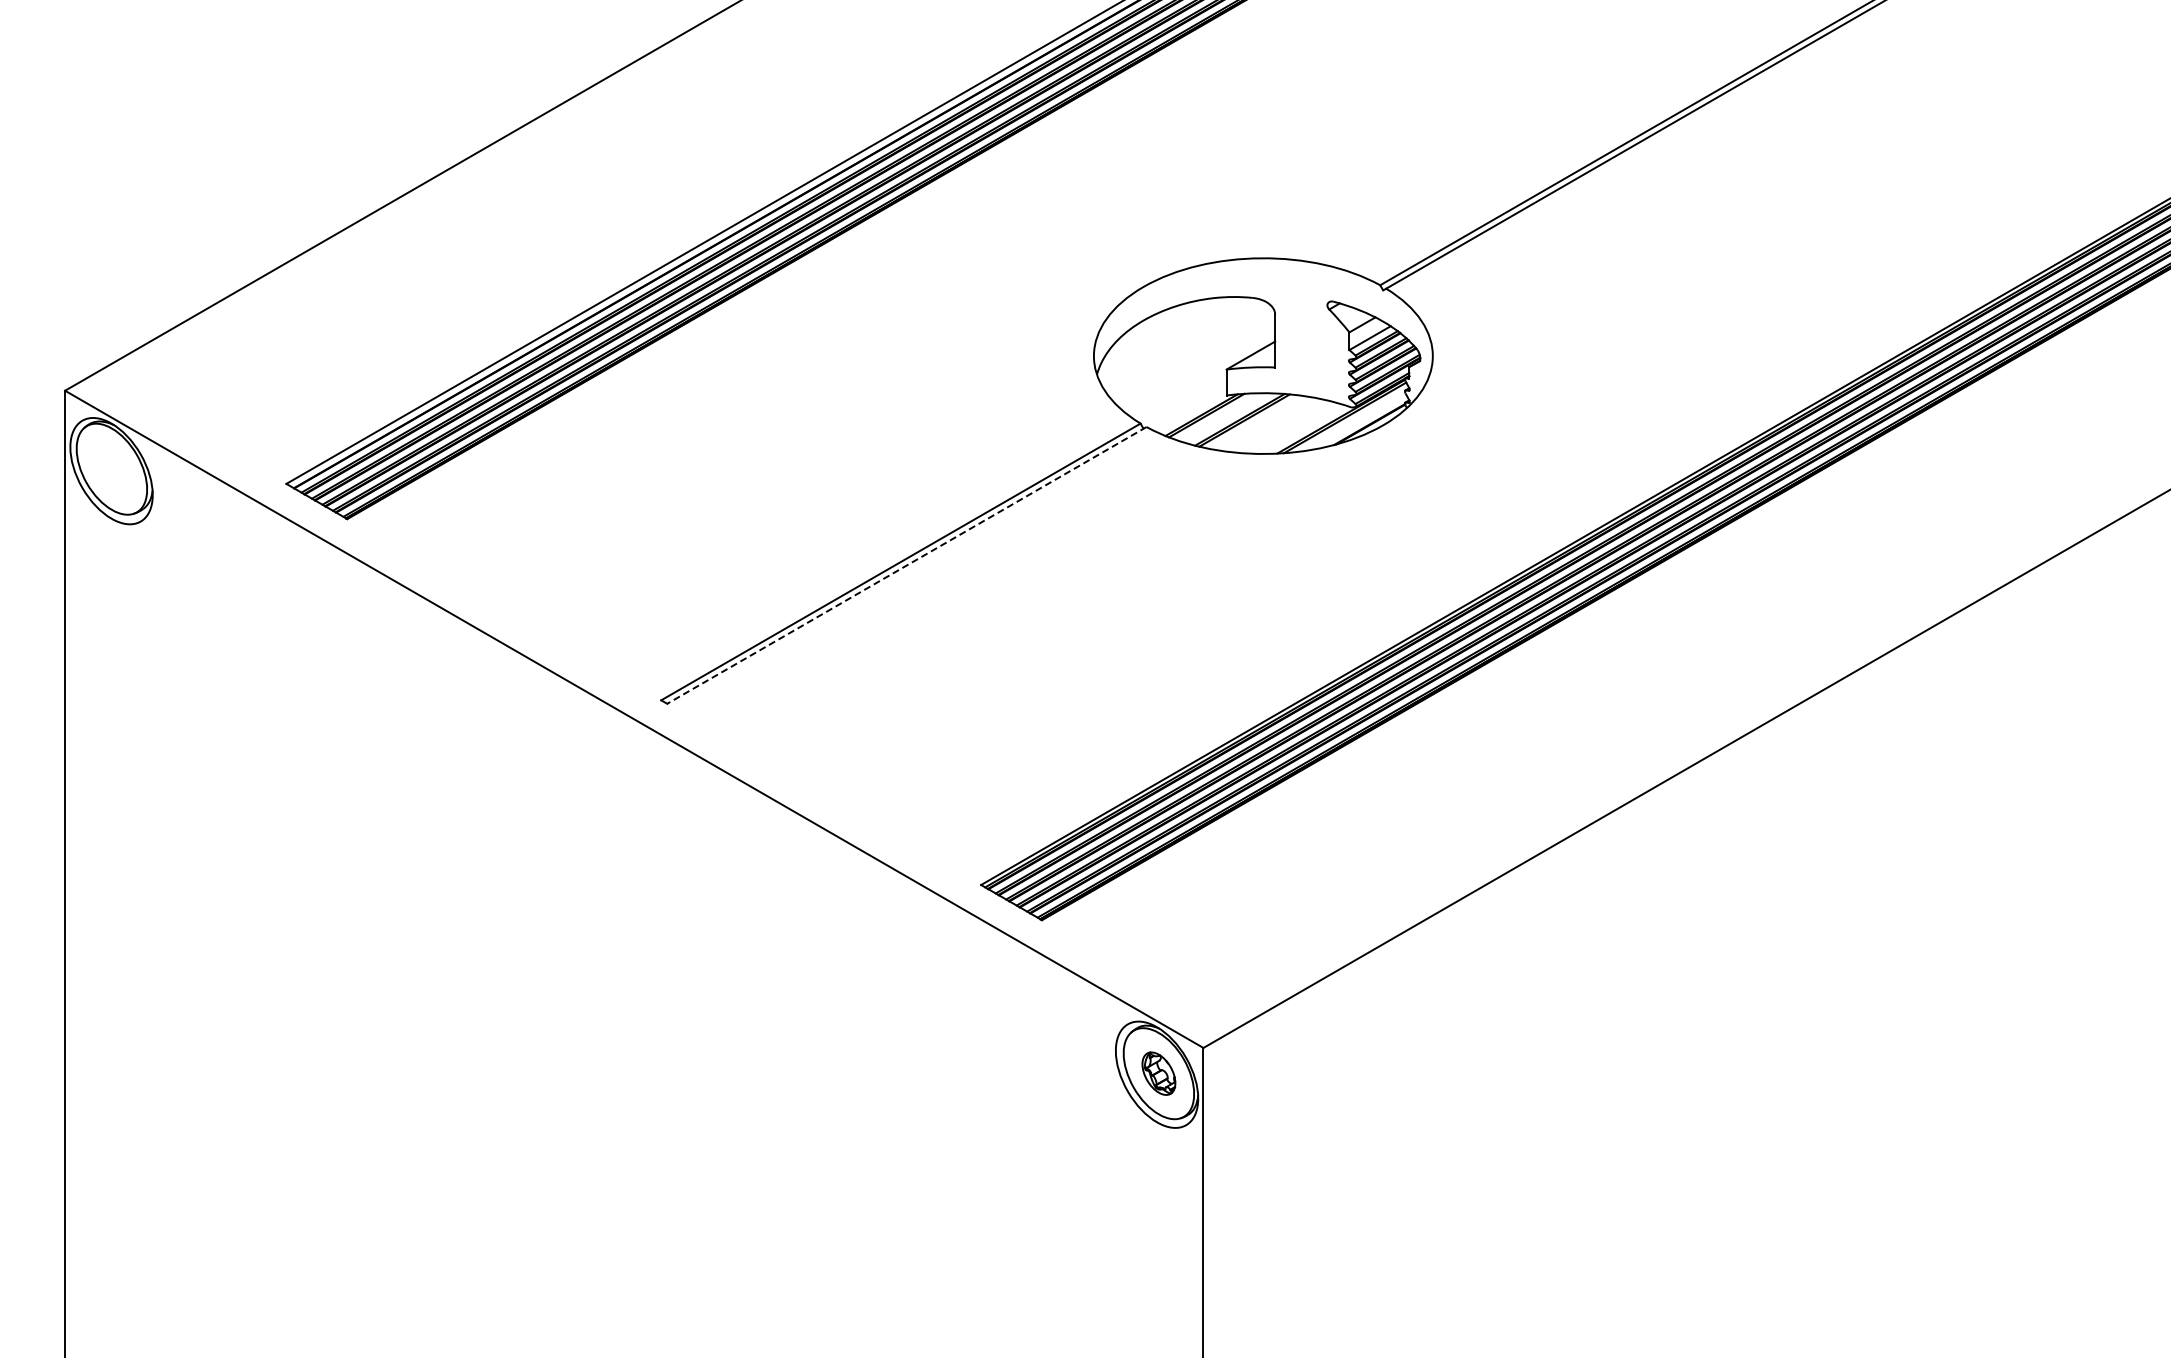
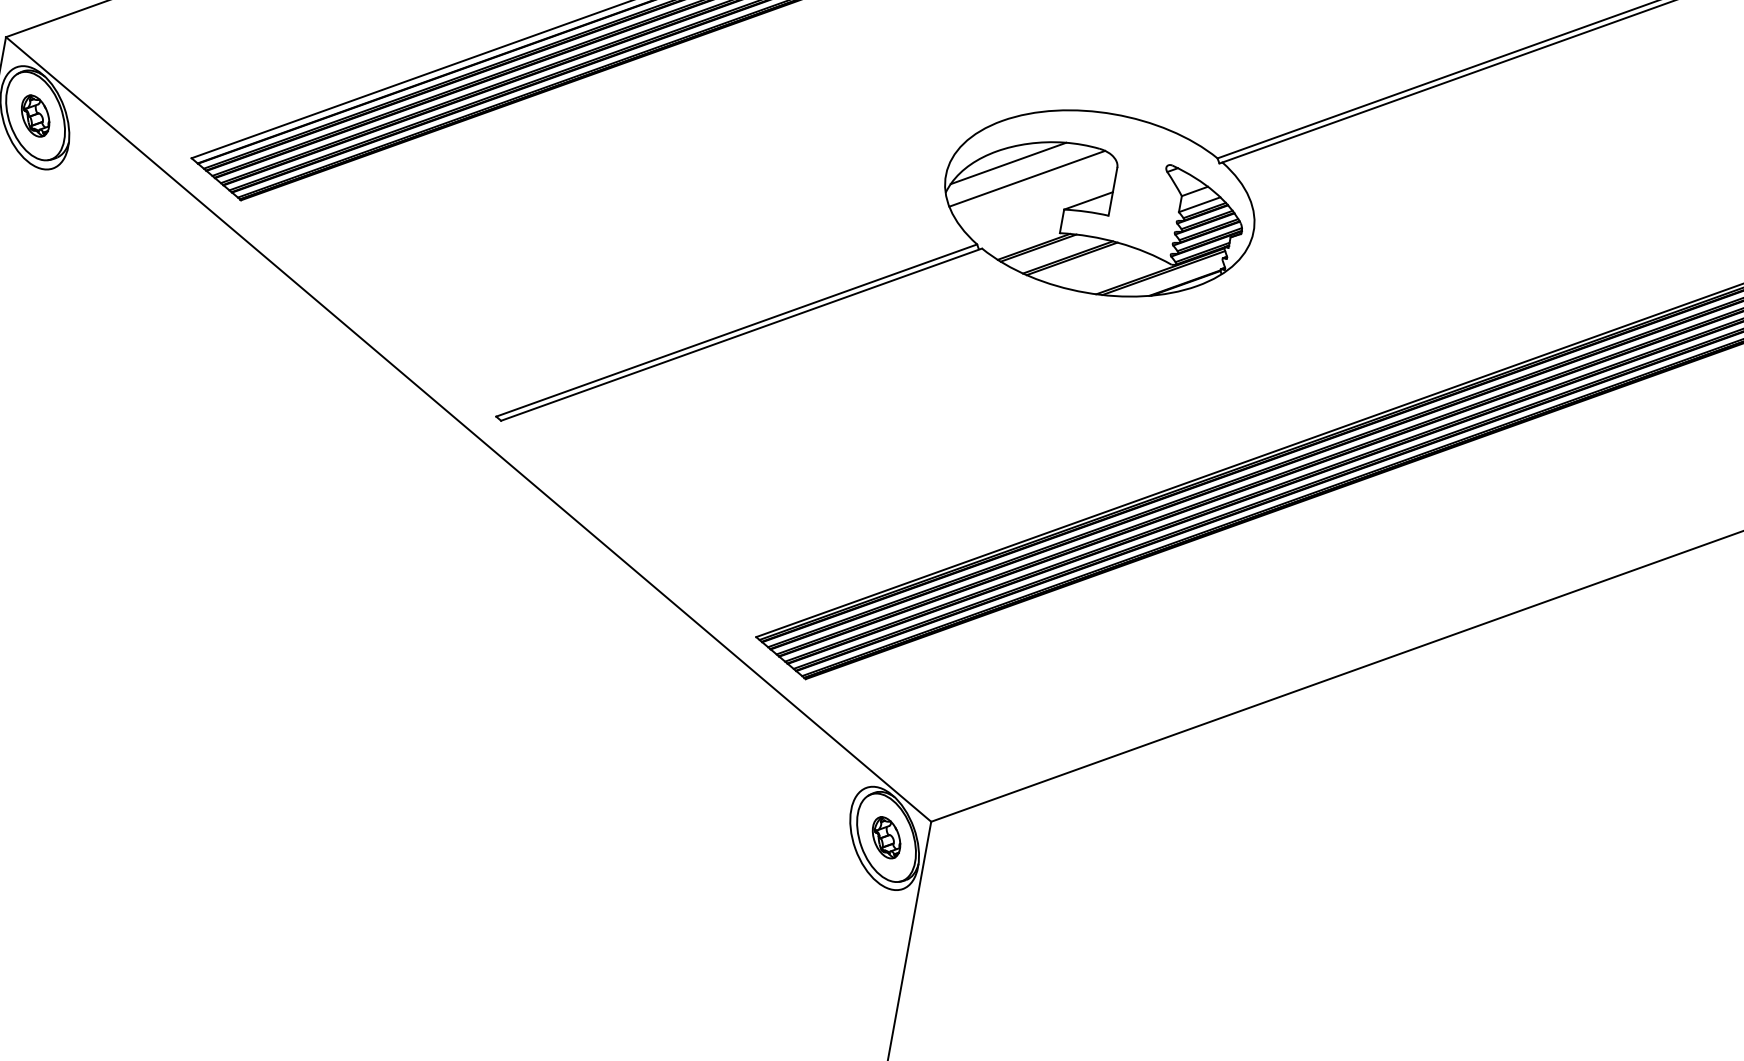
line: (1157, 330) -> (1007, 162), added
line: (1180, 343) -> (1026, 178), added
part: (111, 469) -> (35, 116), added
line: (906, 565) -> (741, 334), dashed -> solid

